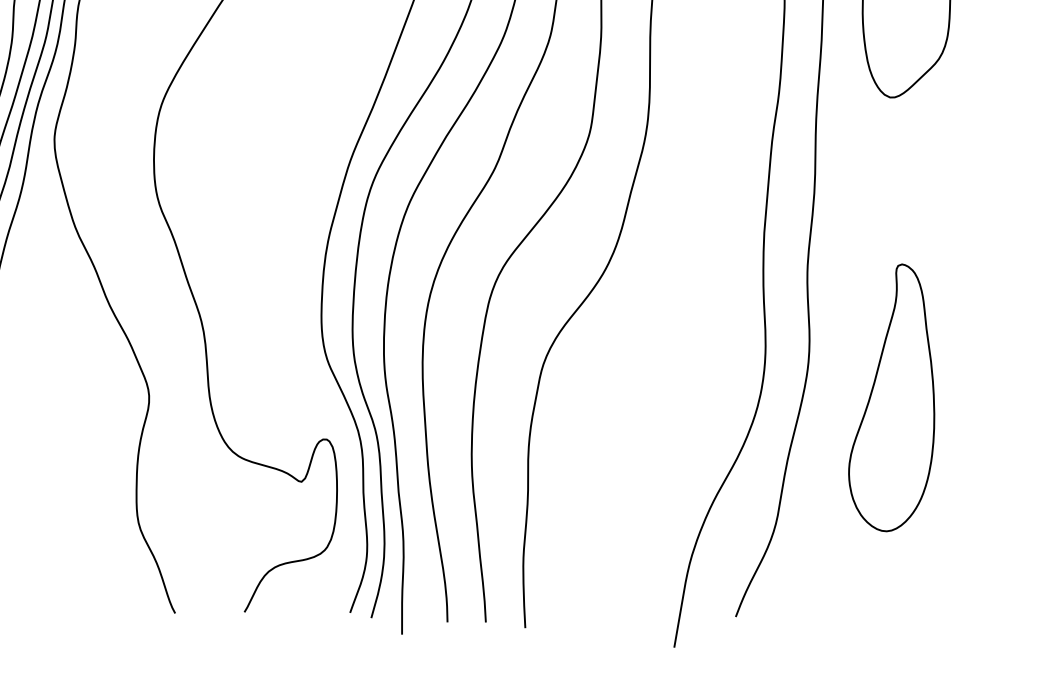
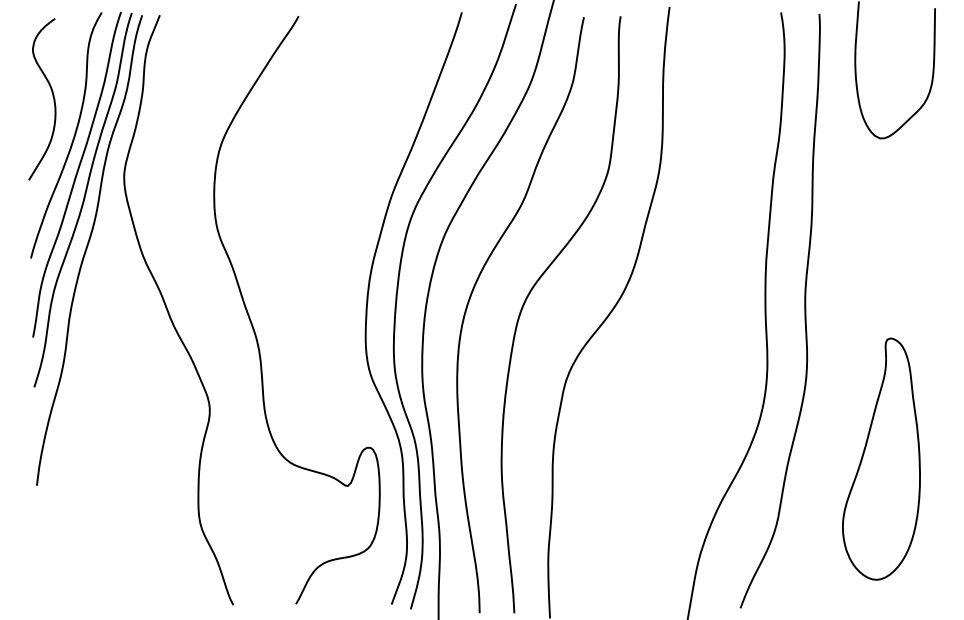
part: (891, 397) -> (881, 458), moved

